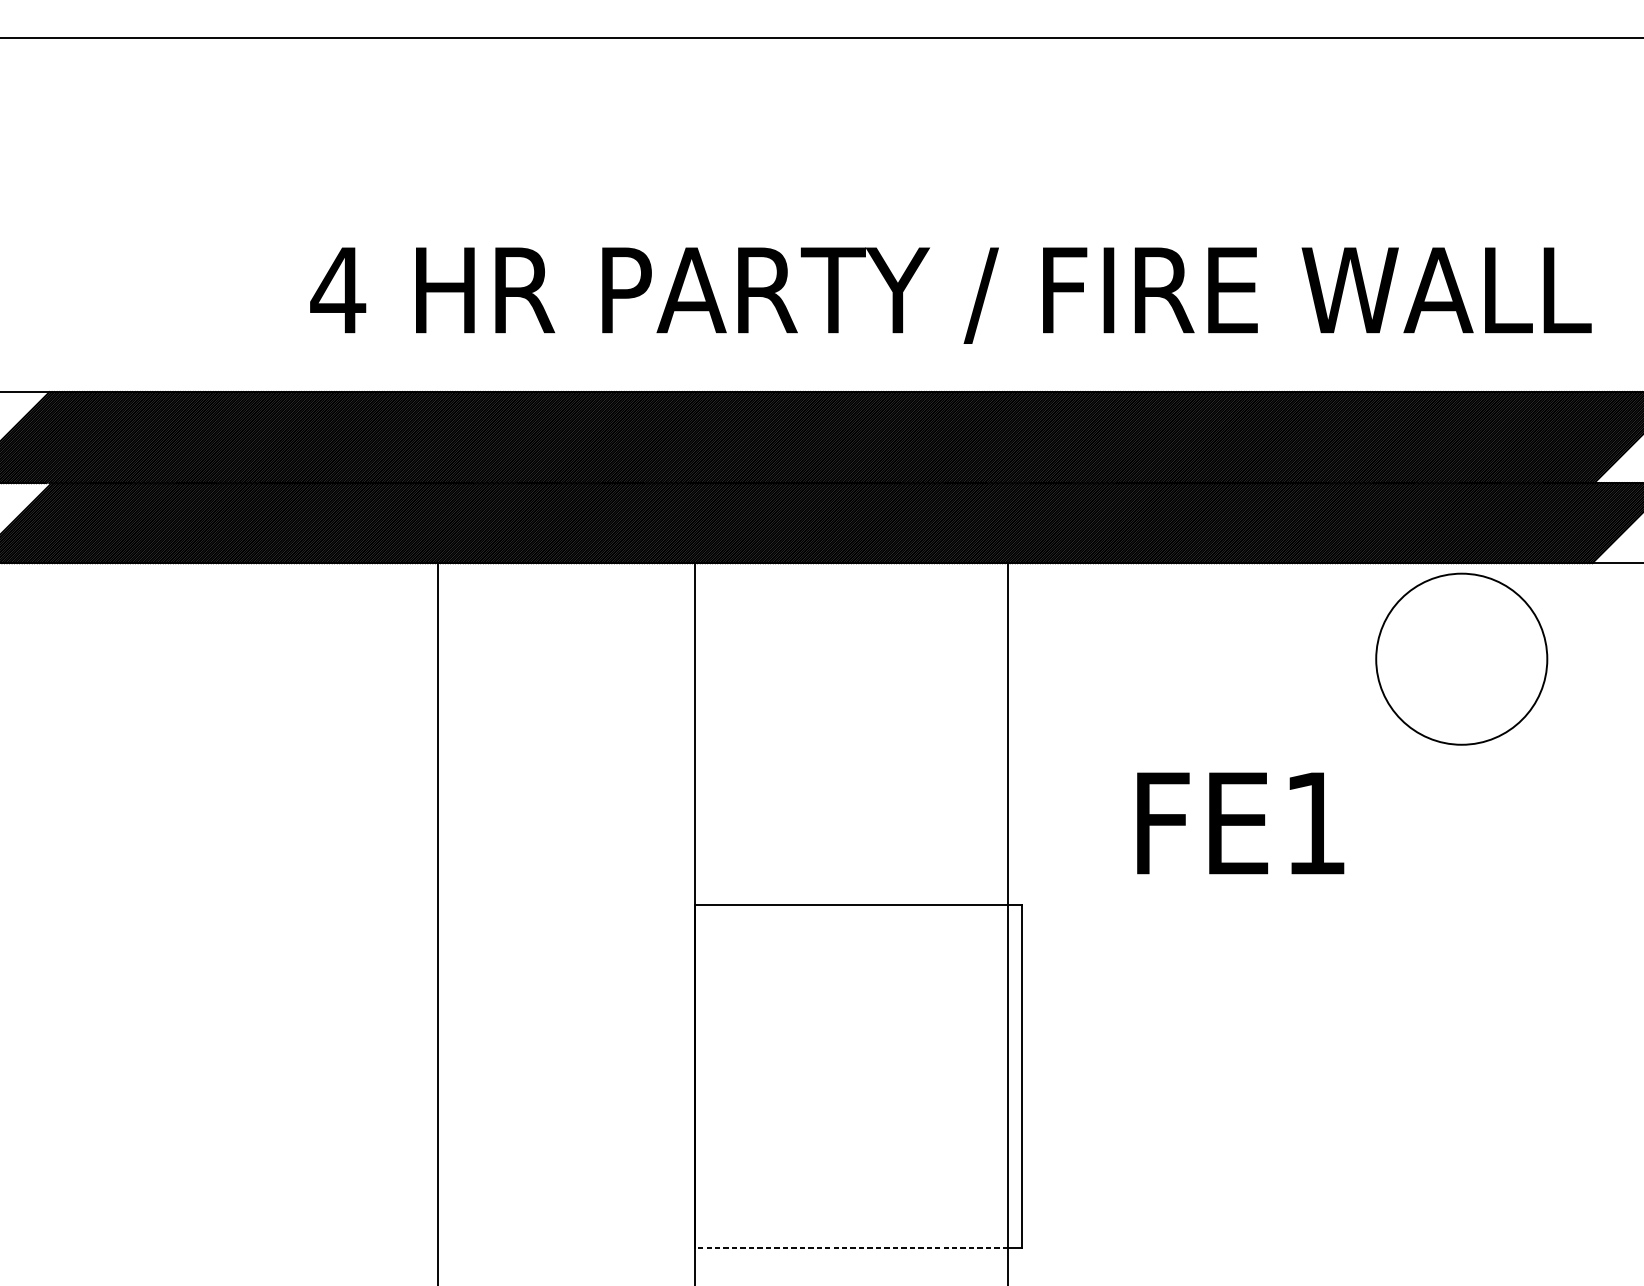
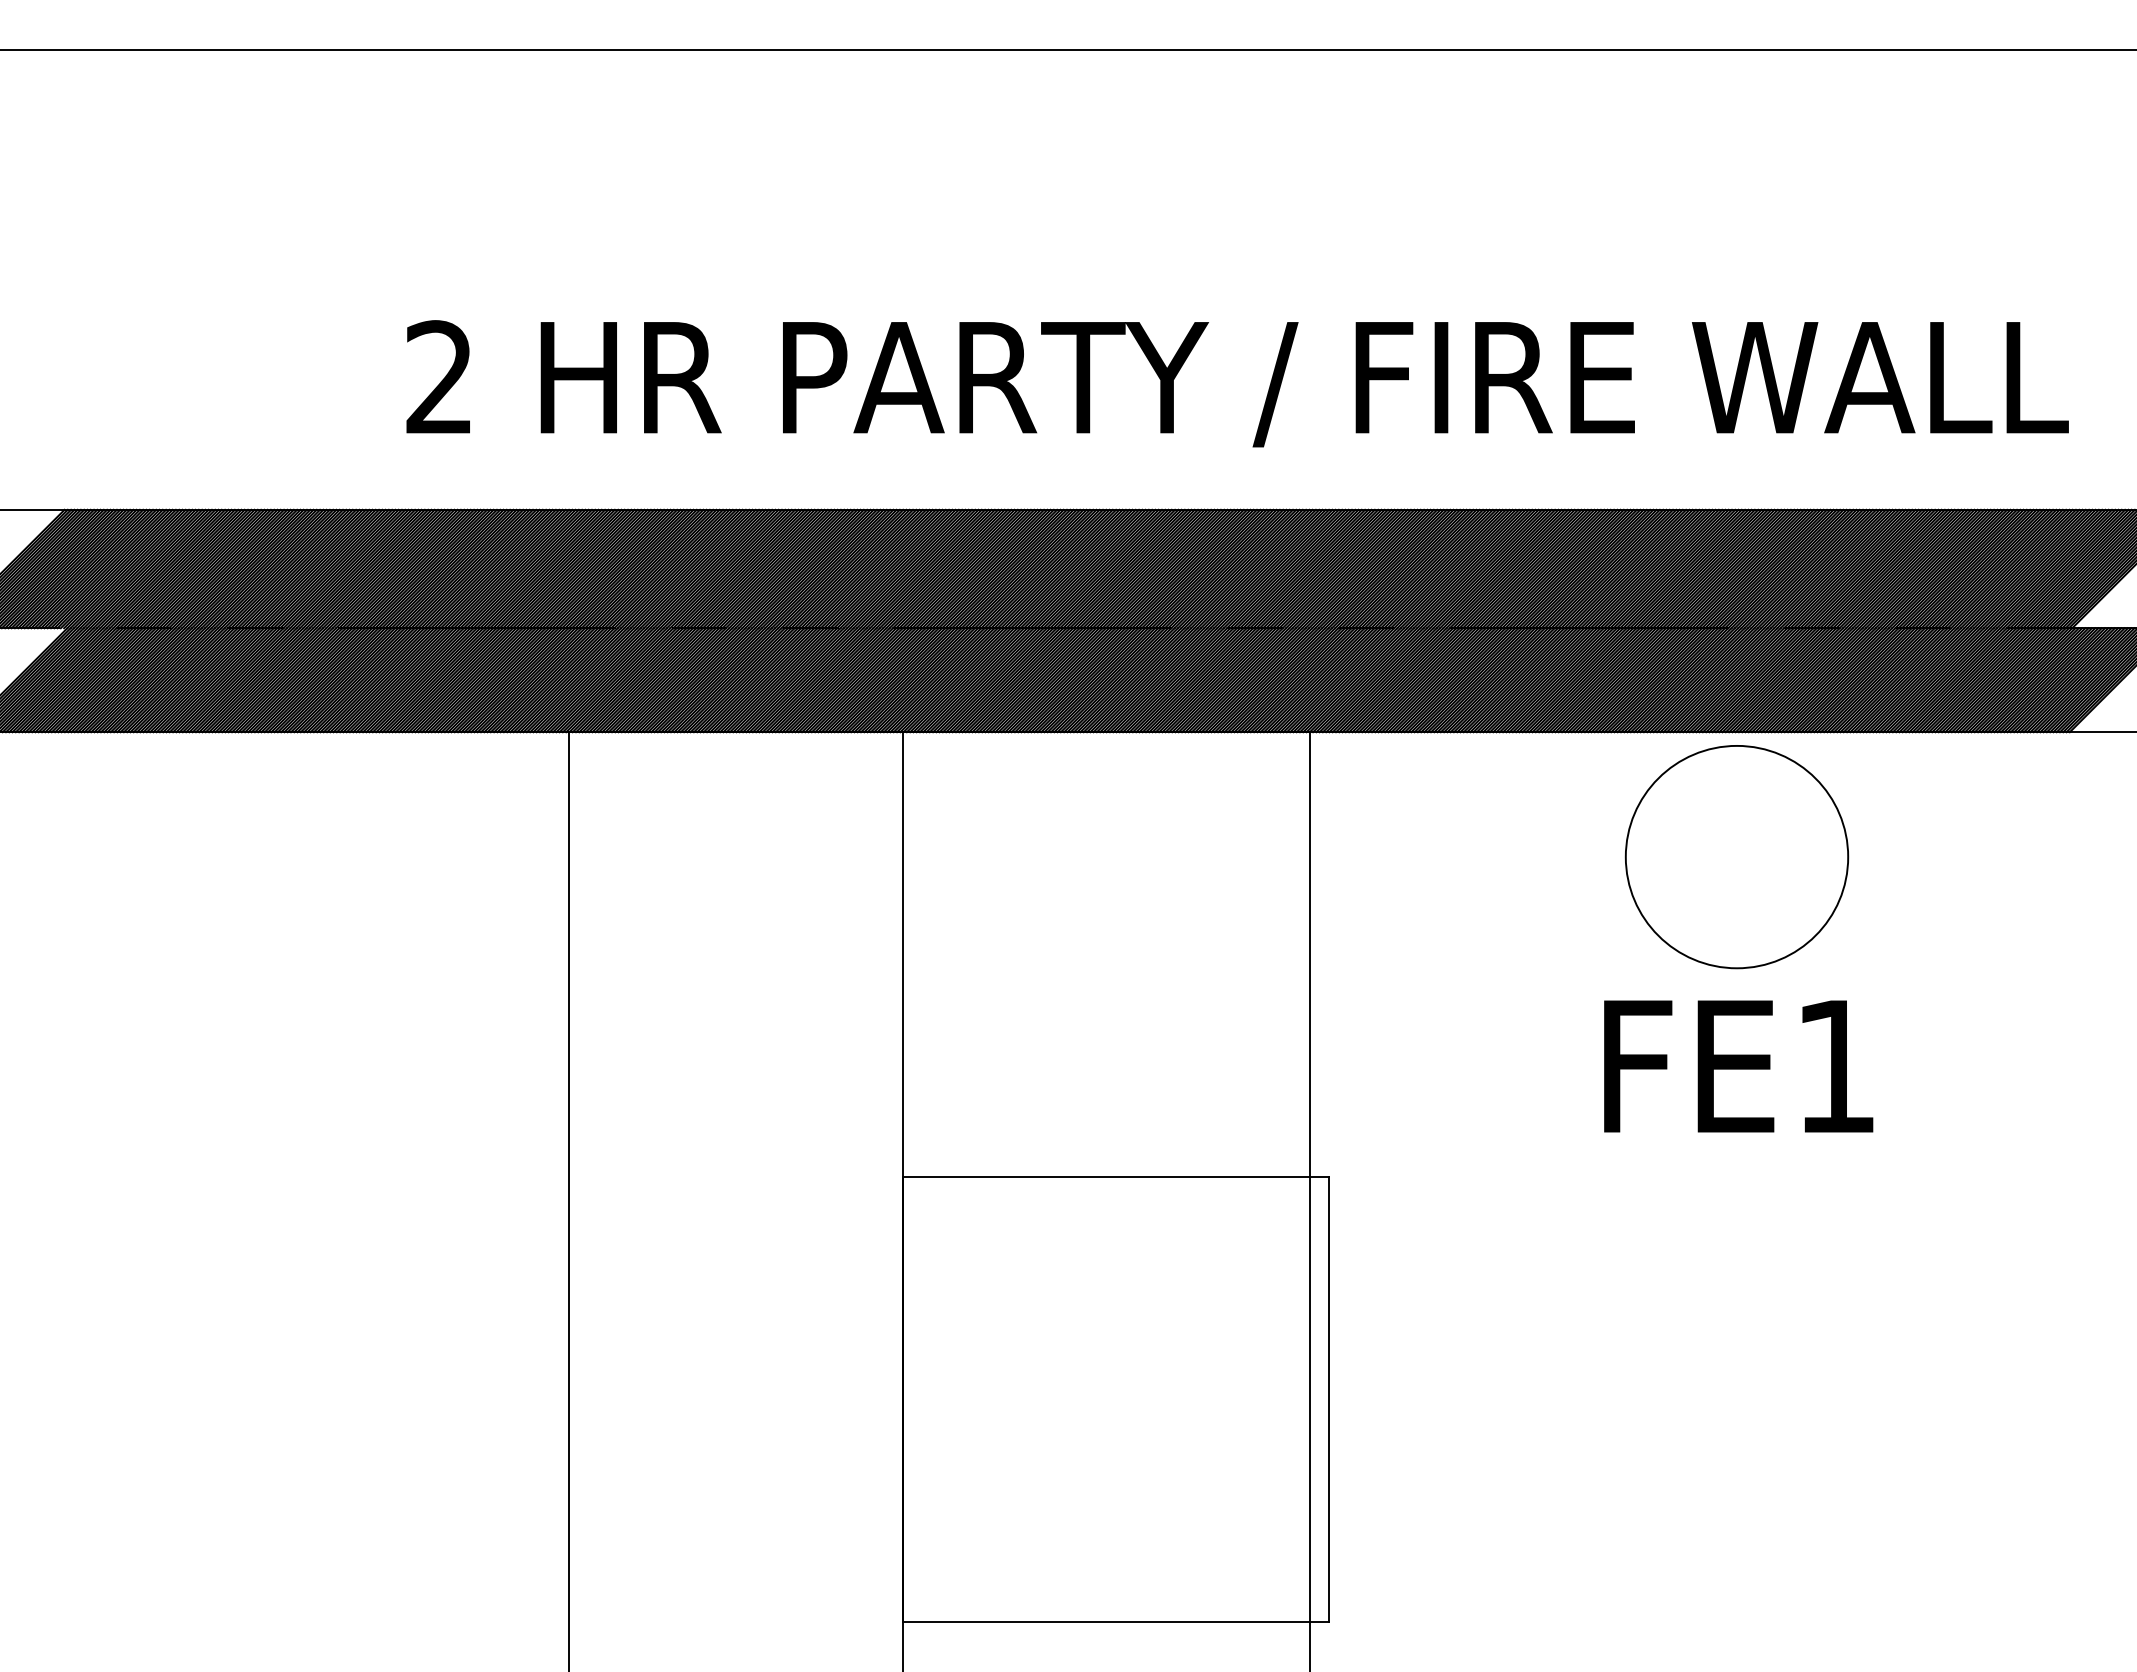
text: (338, 289) -> (439, 376), 4 -> 2
circle: (1461, 659) -> (1736, 857), moved
text: (1240, 823) -> (1738, 1066), moved
line: (851, 1247) -> (1106, 1621), dashed -> solid

